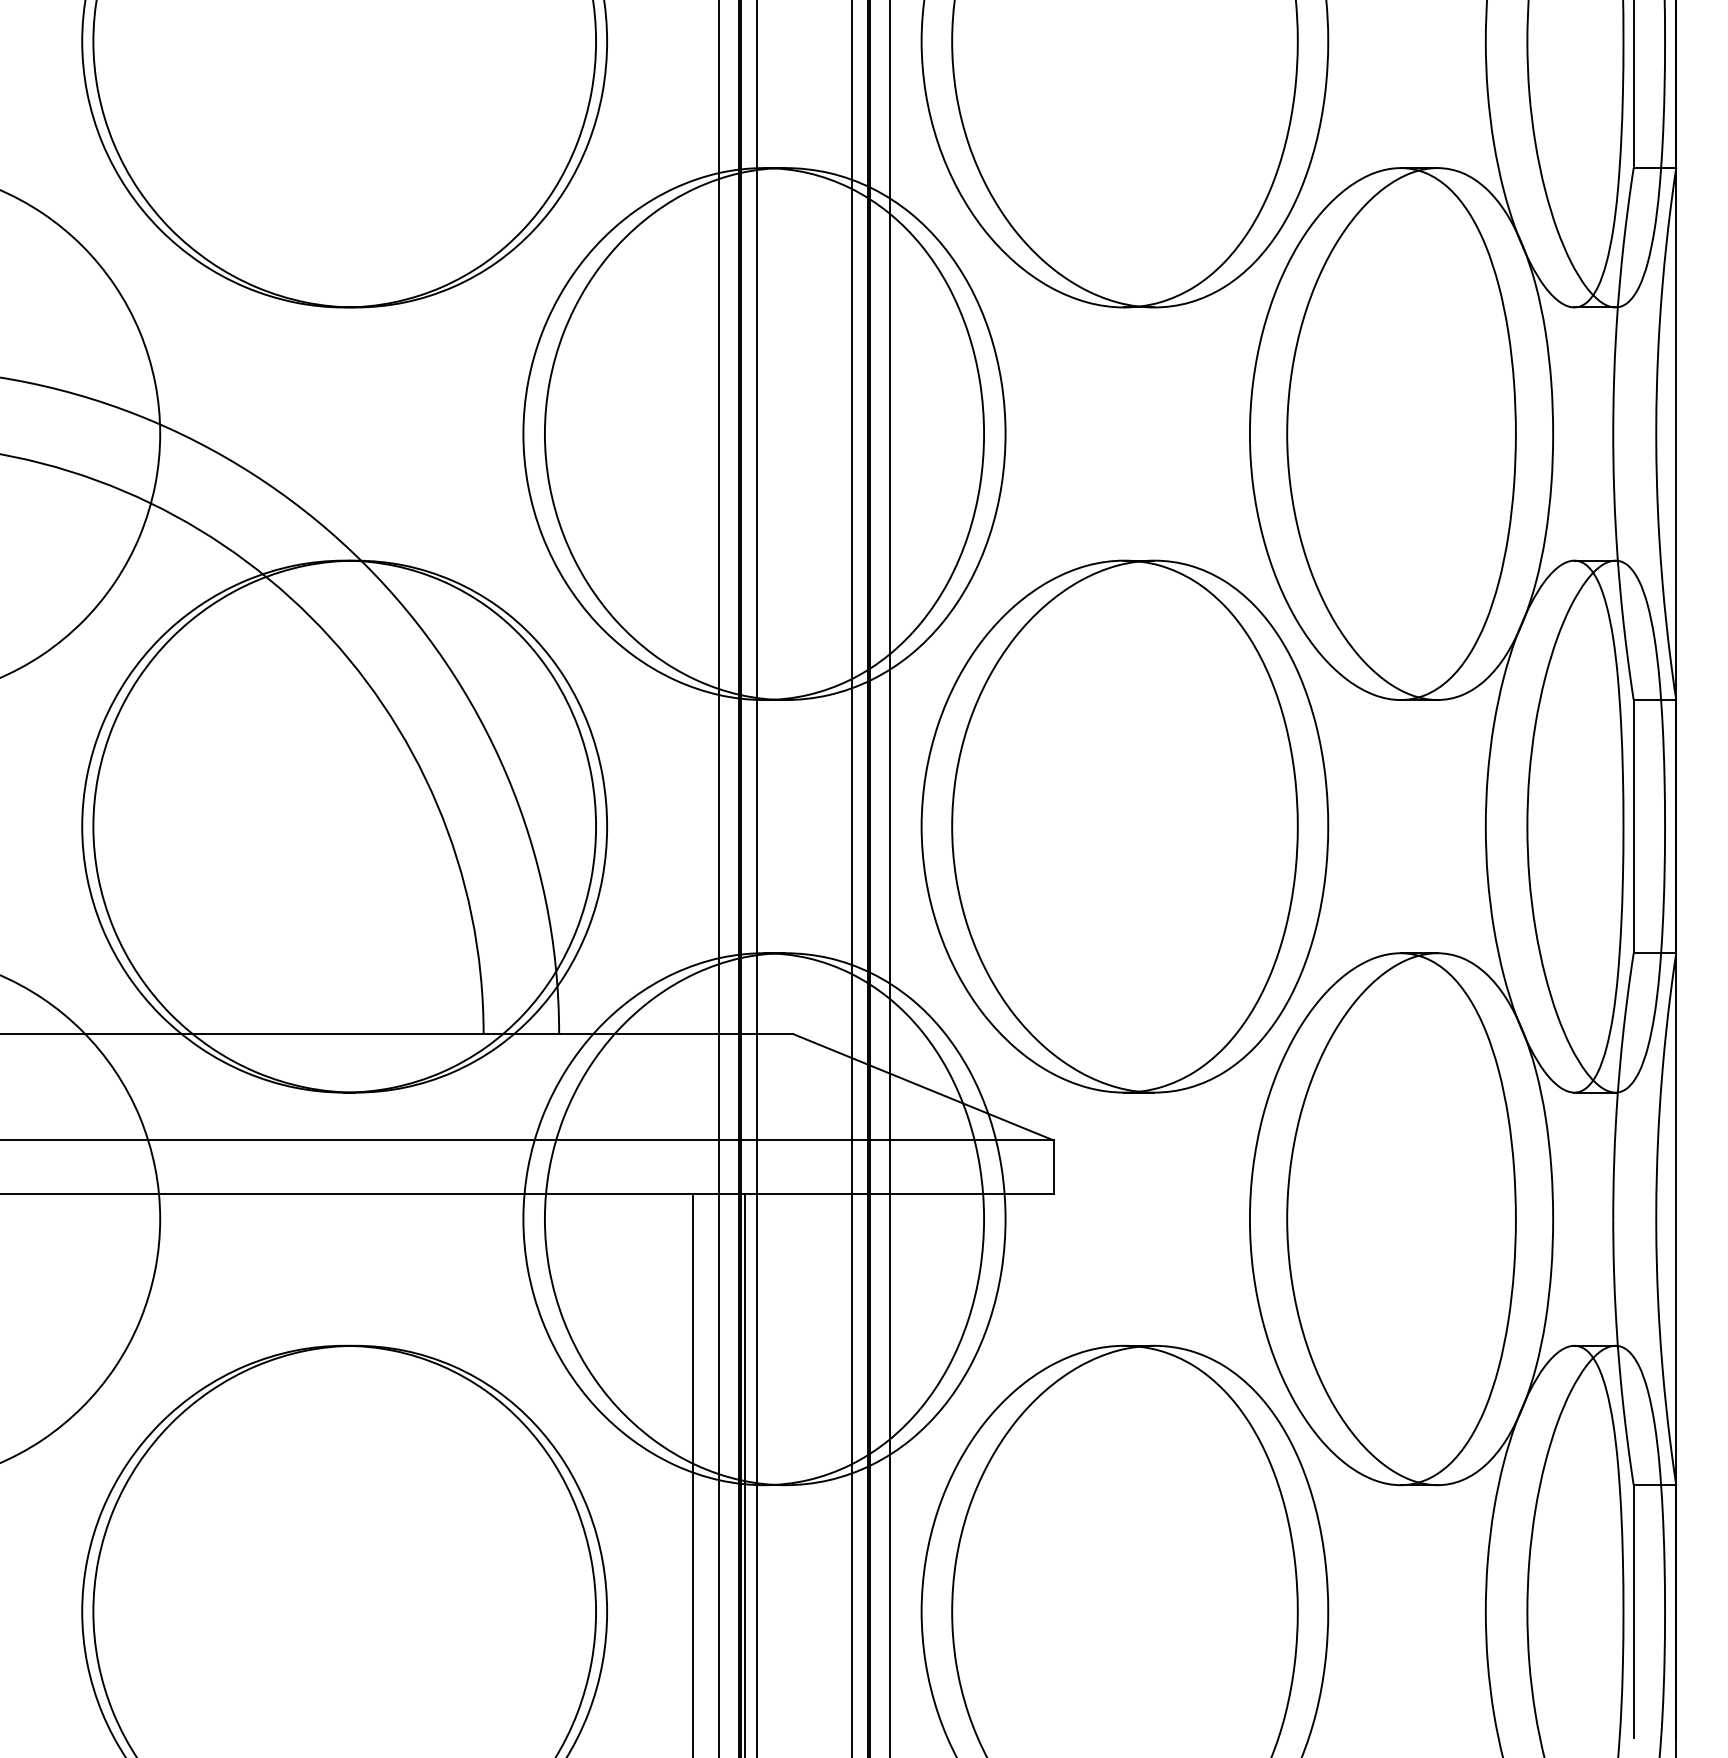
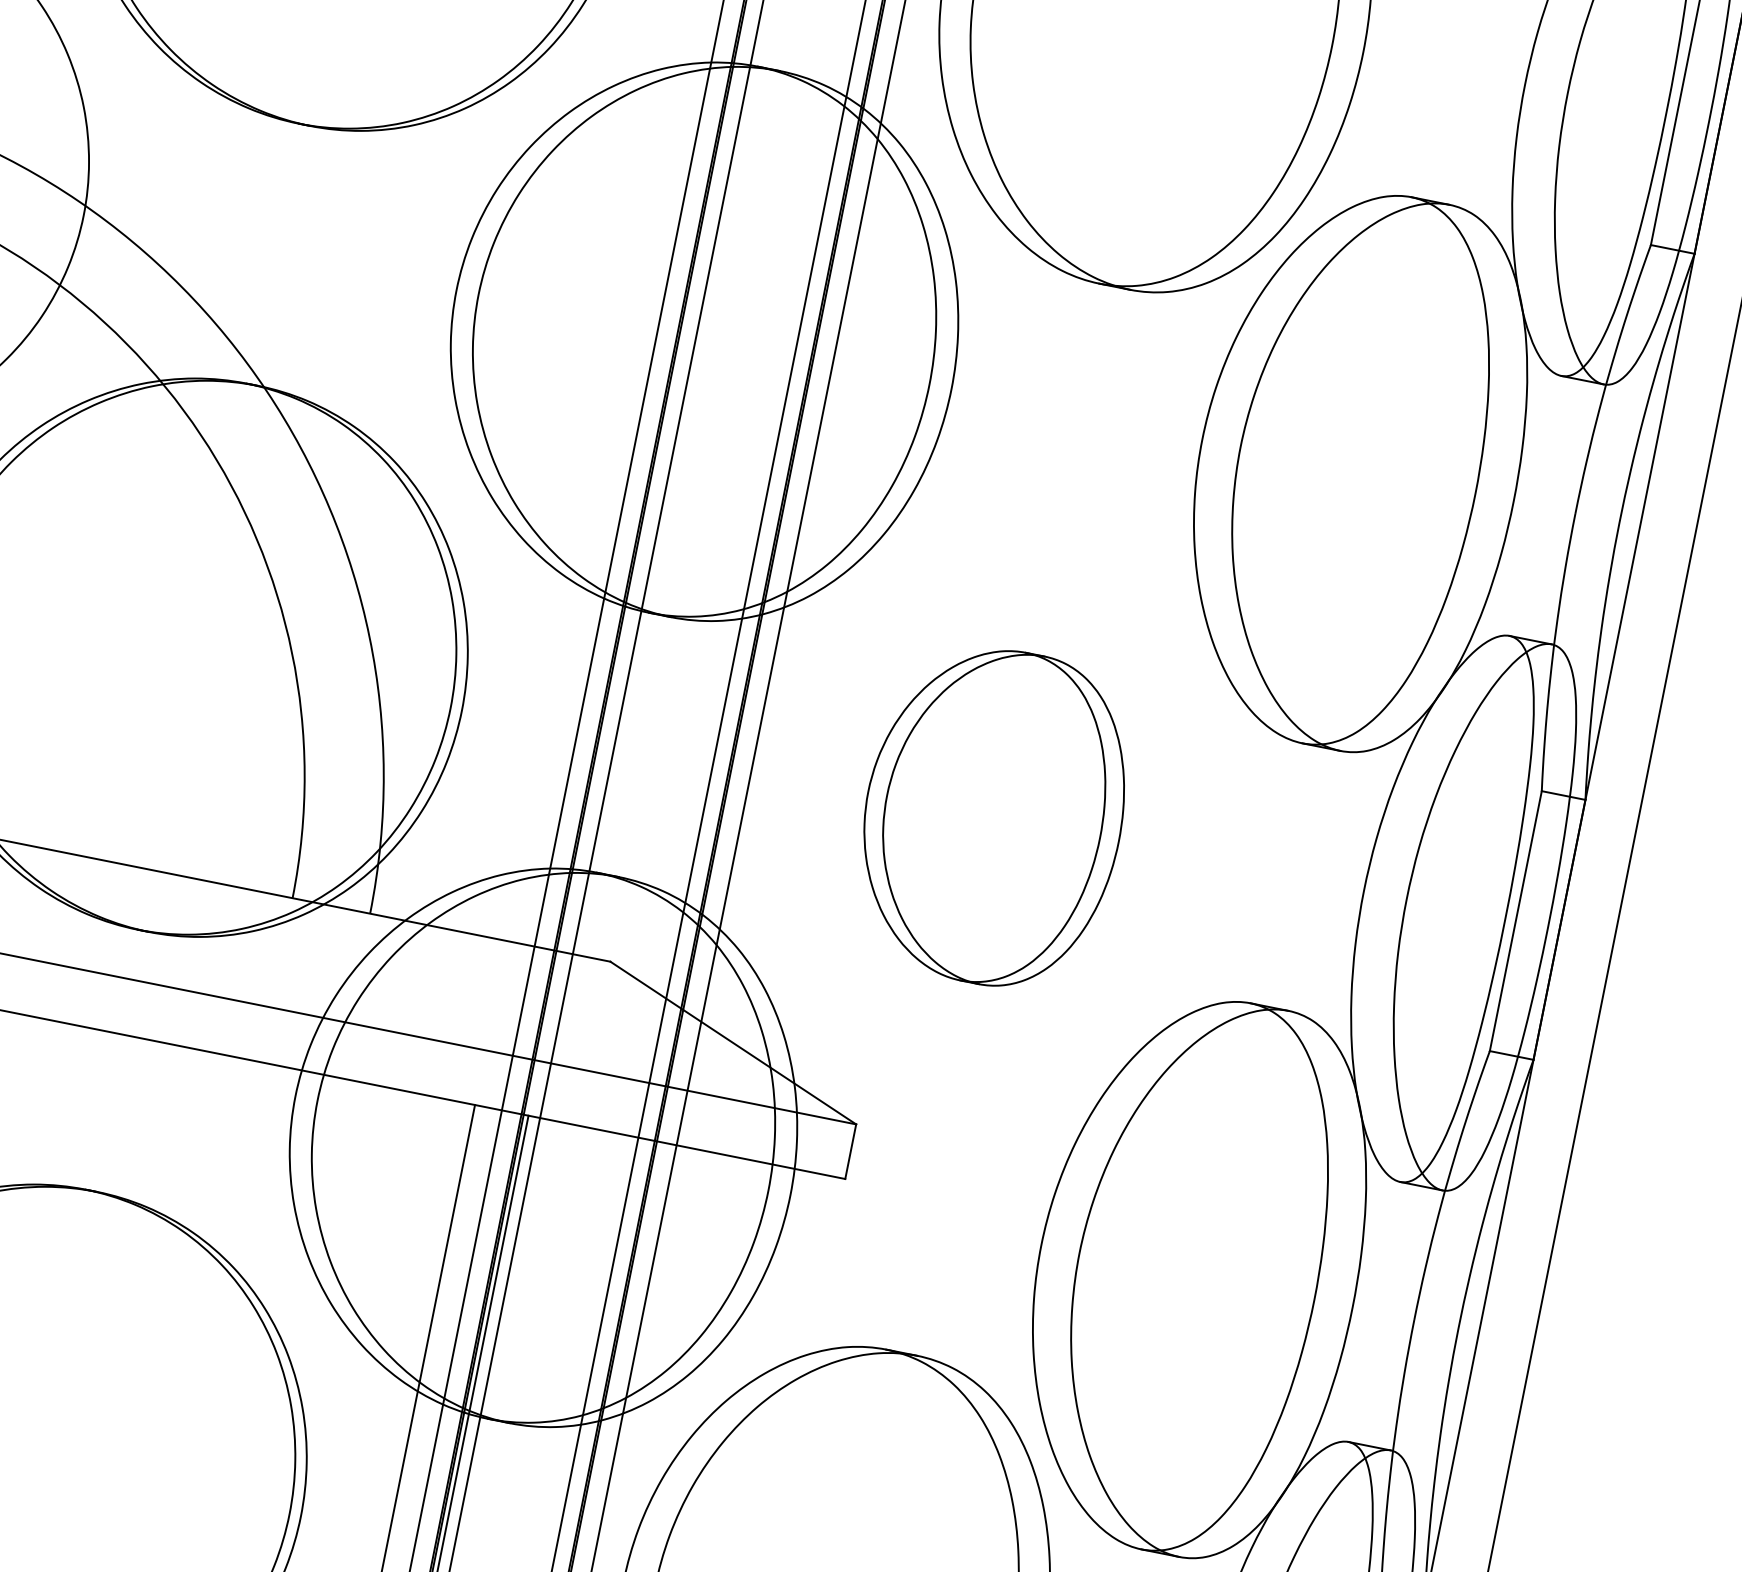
part: (1124, 826) -> (993, 816), size x0.6

